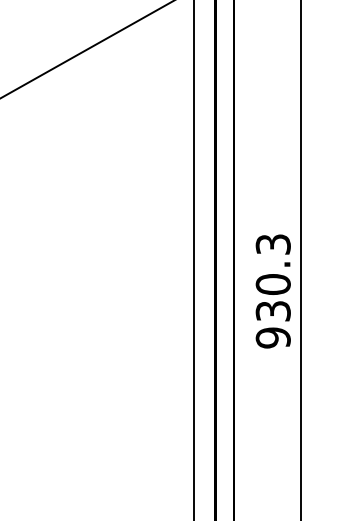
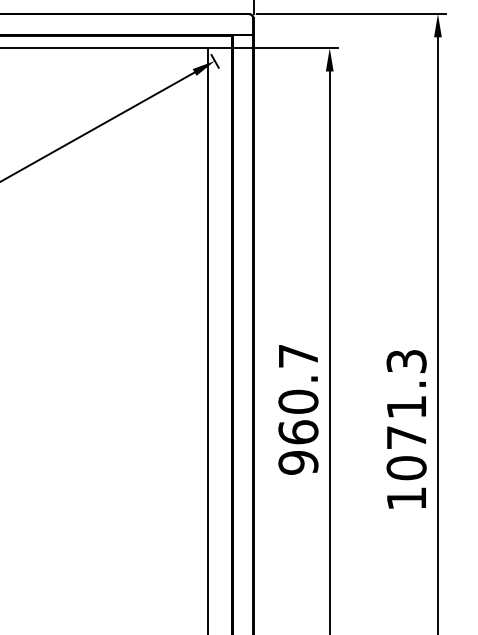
text: (273, 278) -> (298, 394), 930.3 -> 960.7

